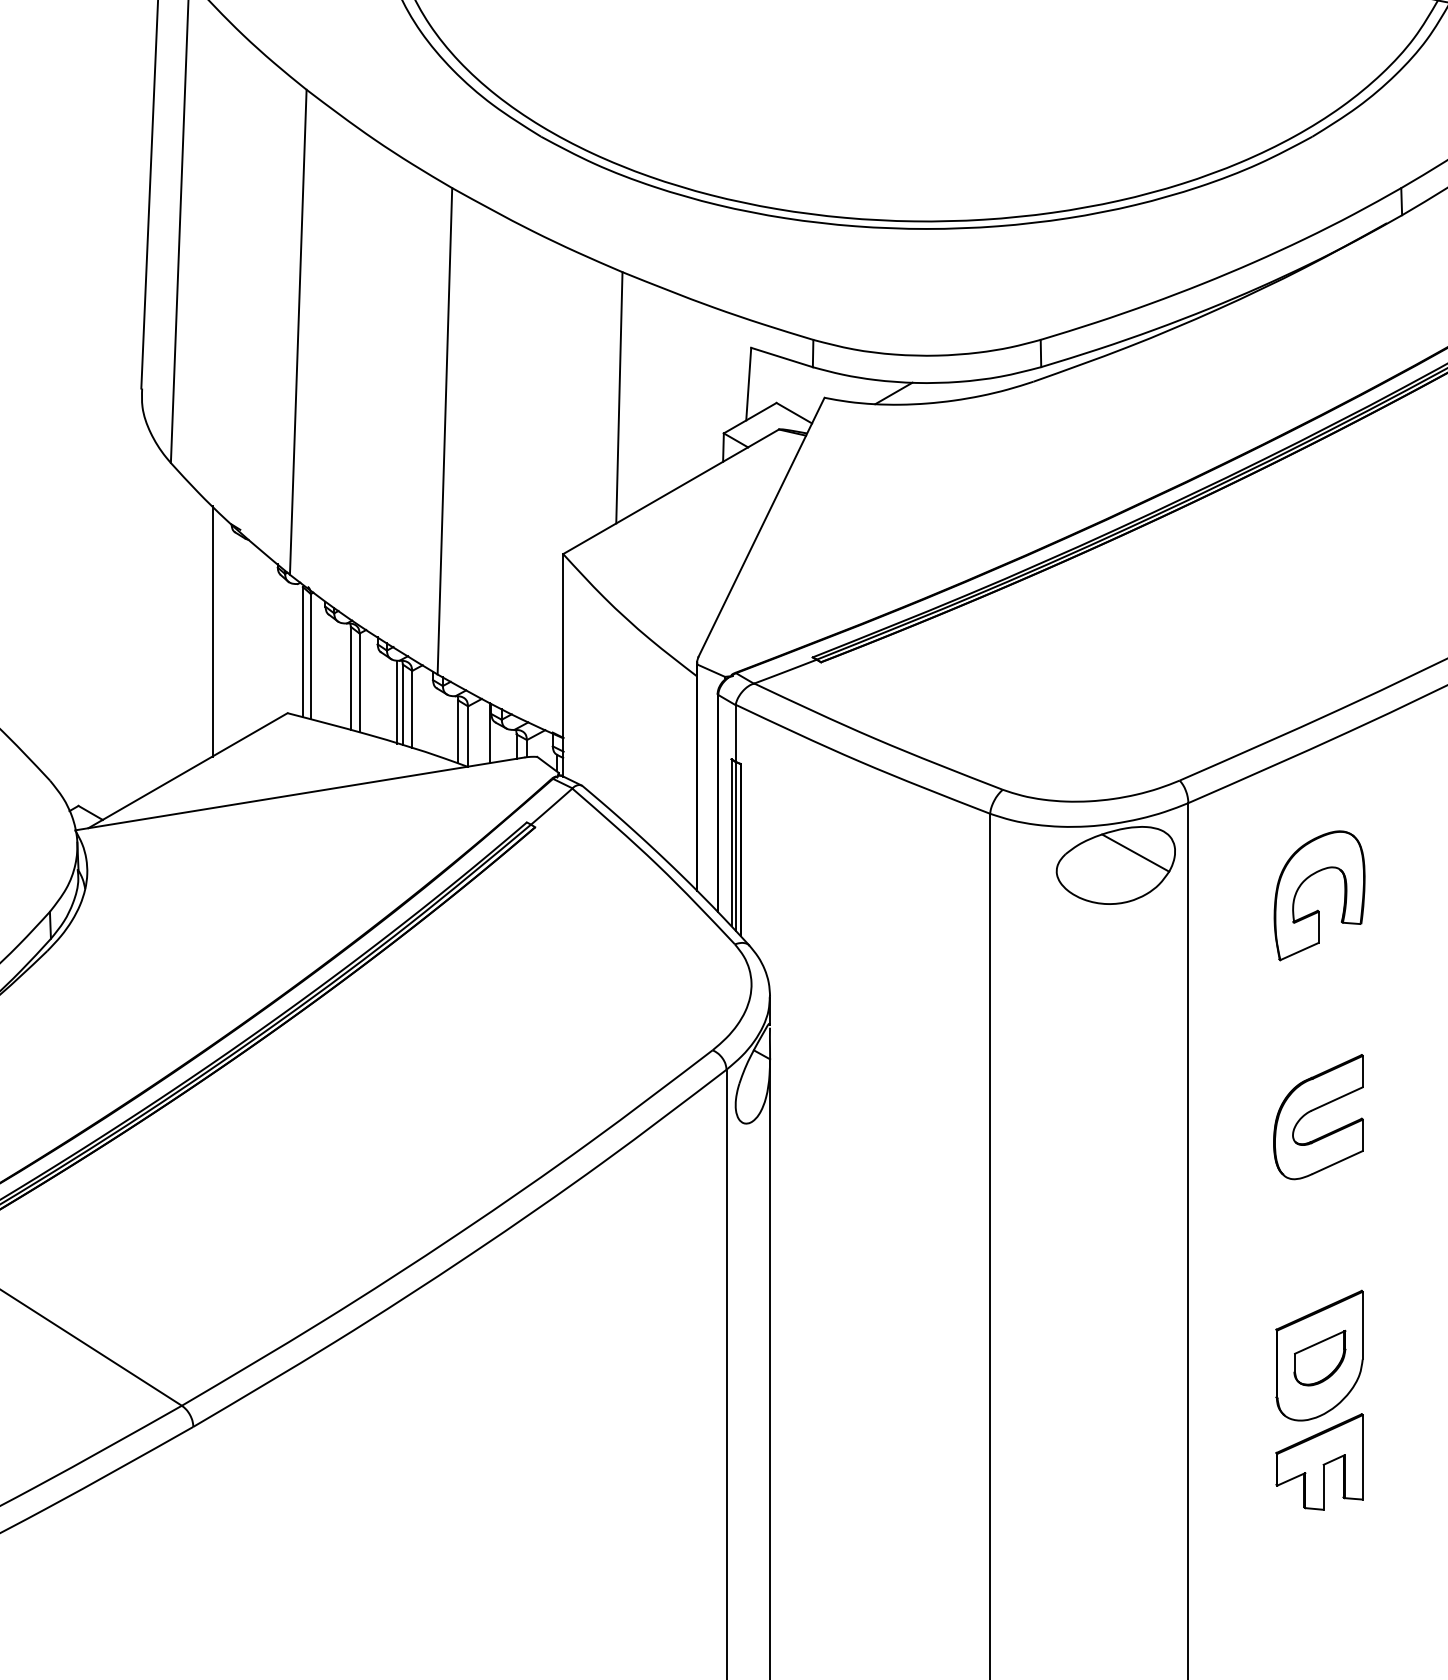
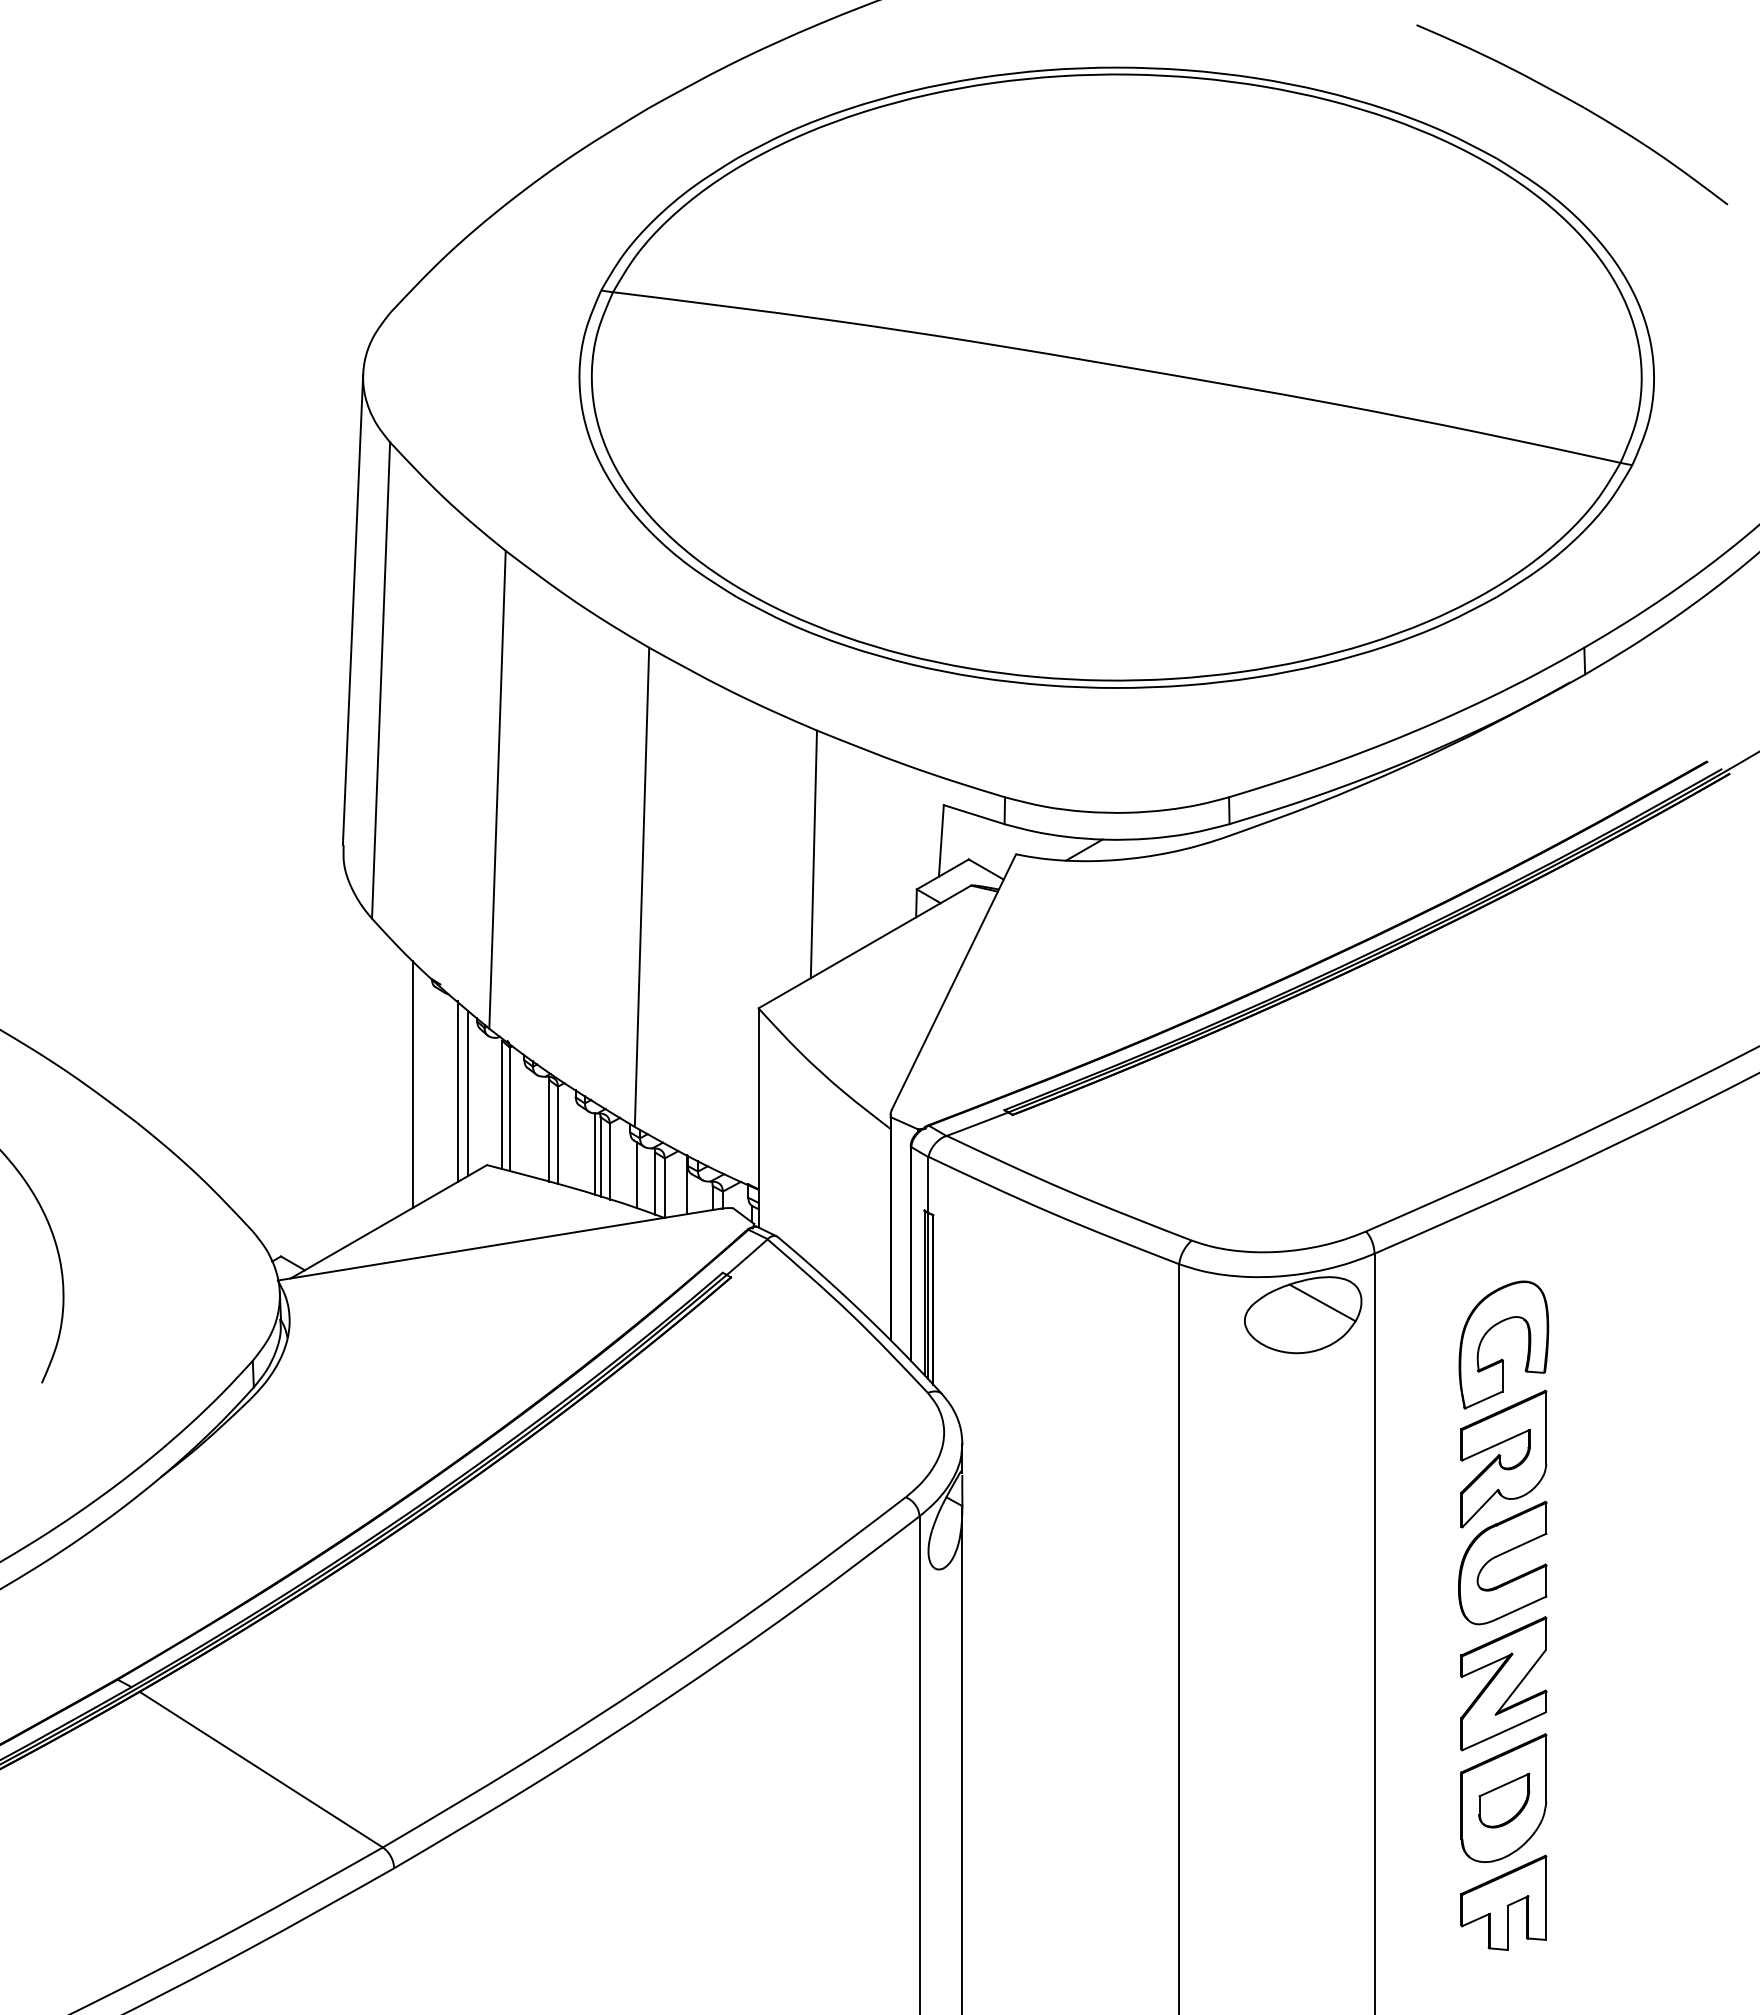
line: (257, 638) -> (457, 1091), added
line: (268, 639) -> (468, 1092), added
line: (439, 723) -> (636, 1175), added
part: (1319, 1010) -> (1503, 1458), added
part: (1319, 1239) -> (1503, 1683), added

